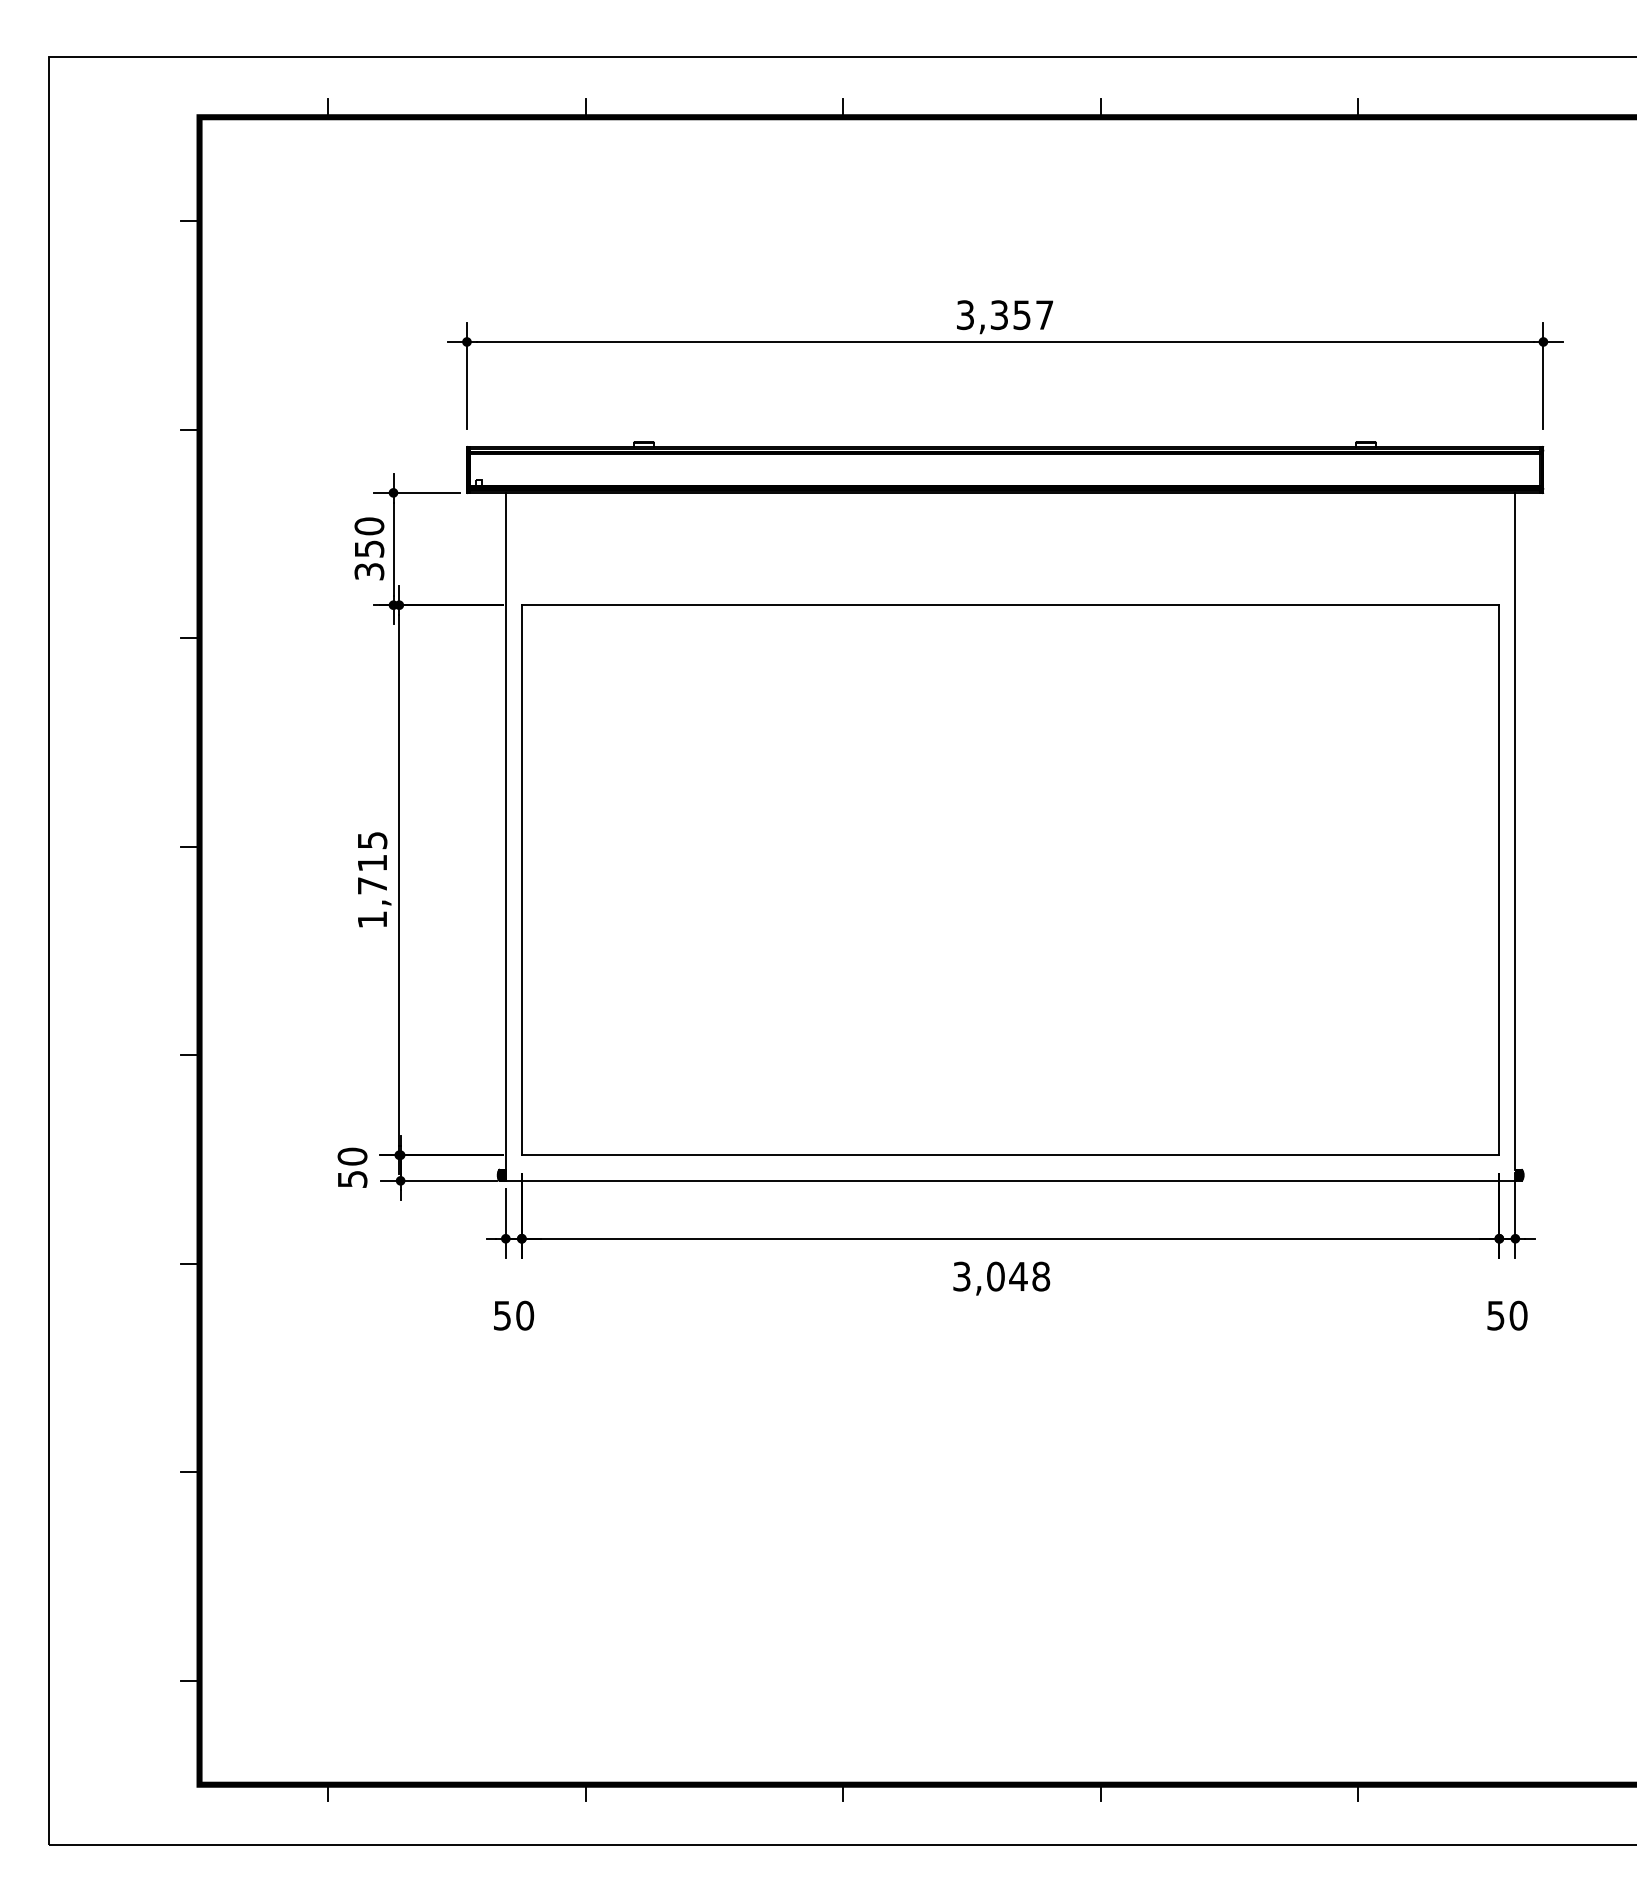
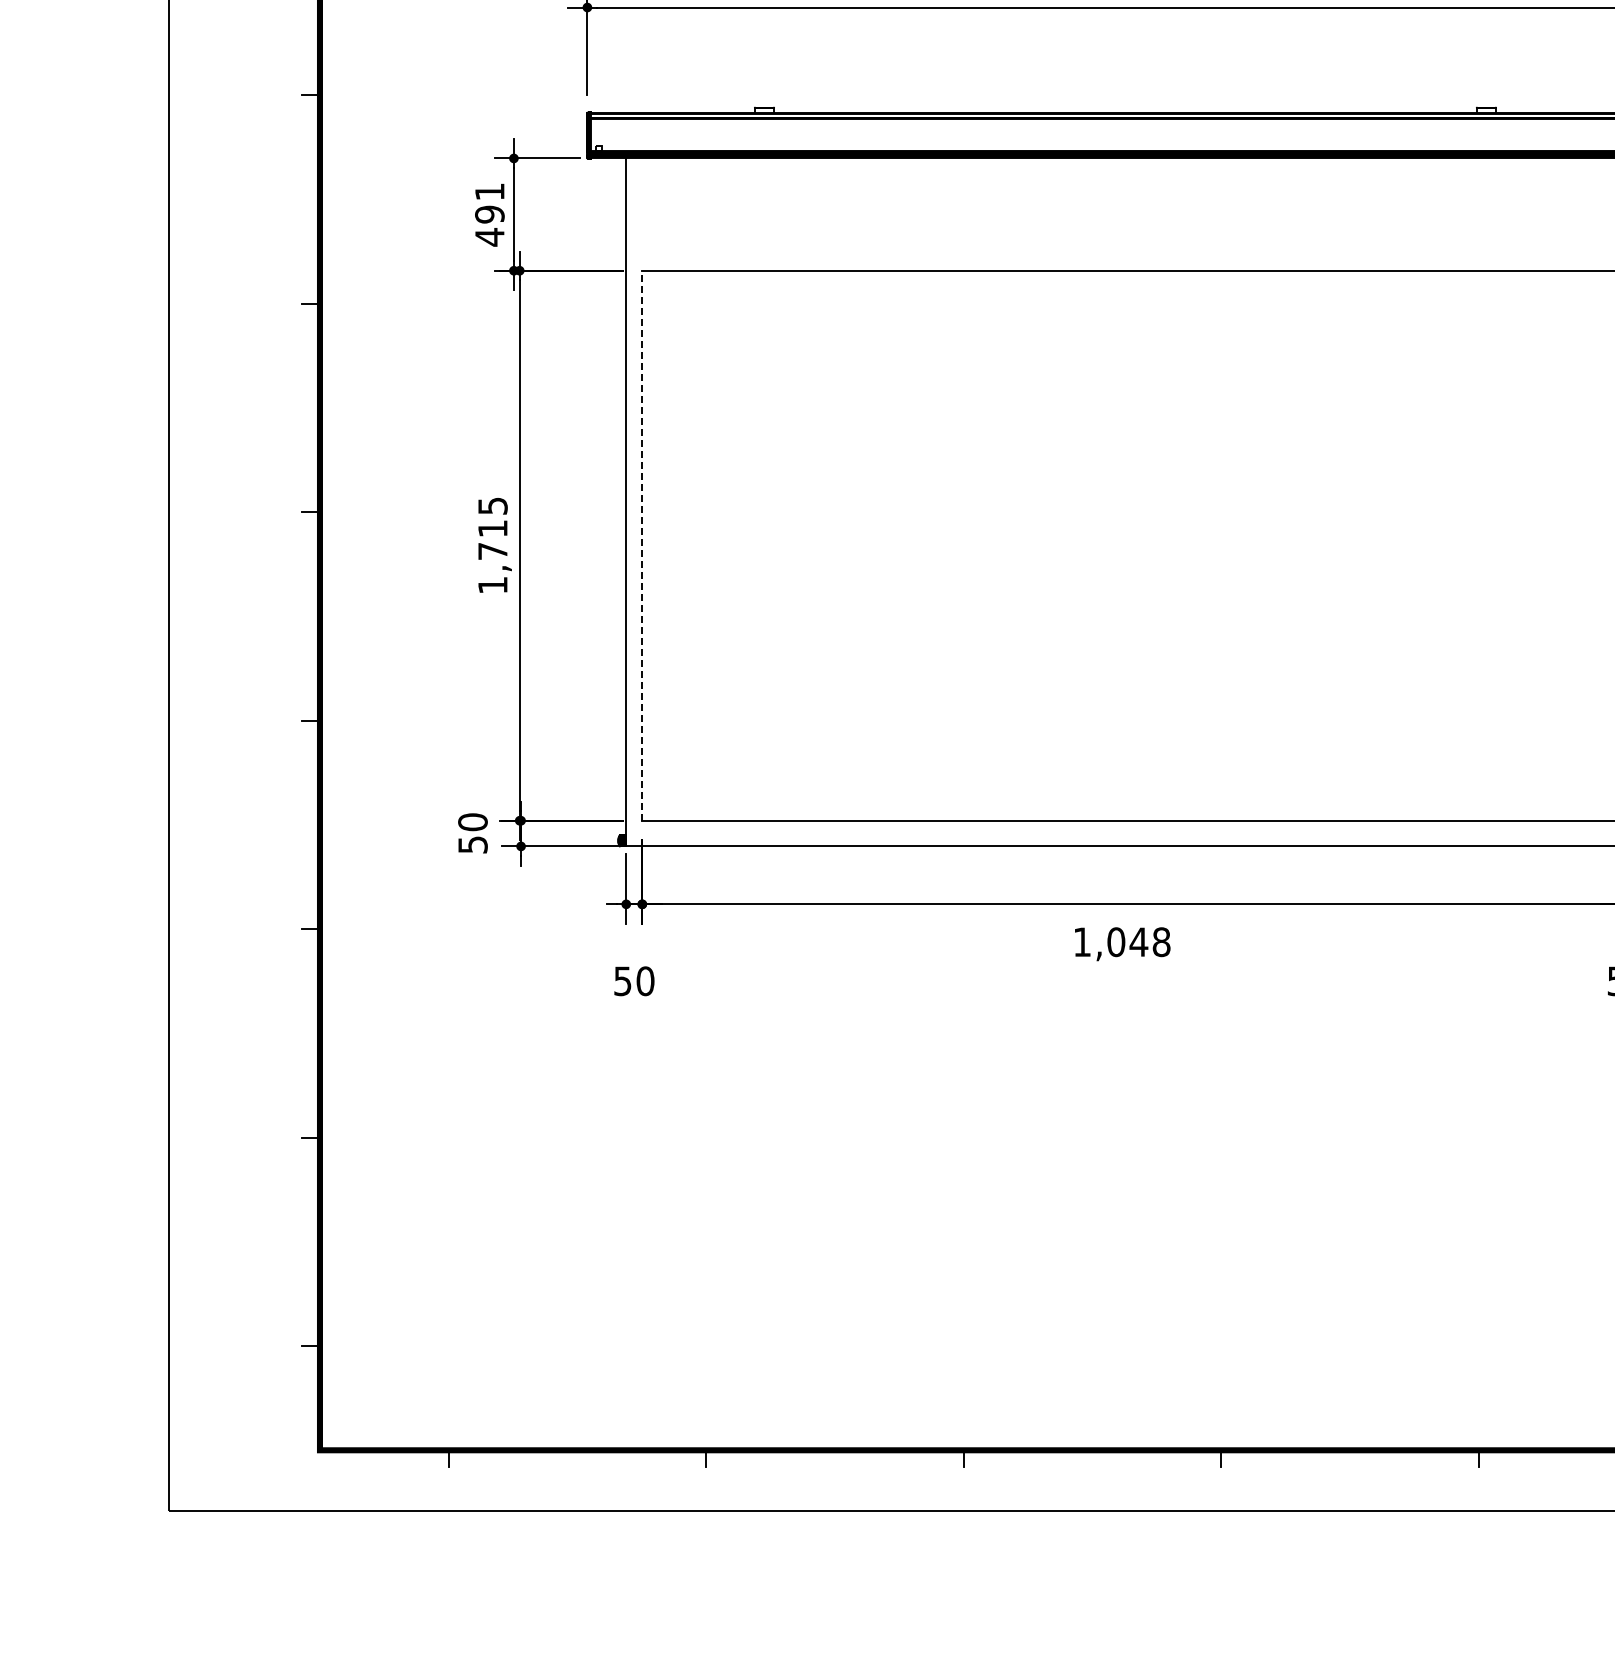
text: (369, 549) -> (489, 215), 350 -> 491
line: (521, 879) -> (641, 545), solid -> dashed
text: (961, 1276) -> (1081, 942), 3,048 -> 1,048

